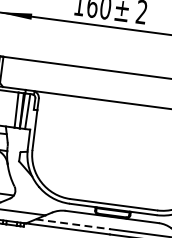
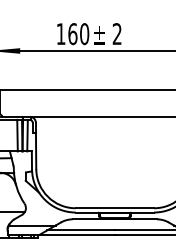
line: (73, 224) -> (81, 230), dashed -> solid

